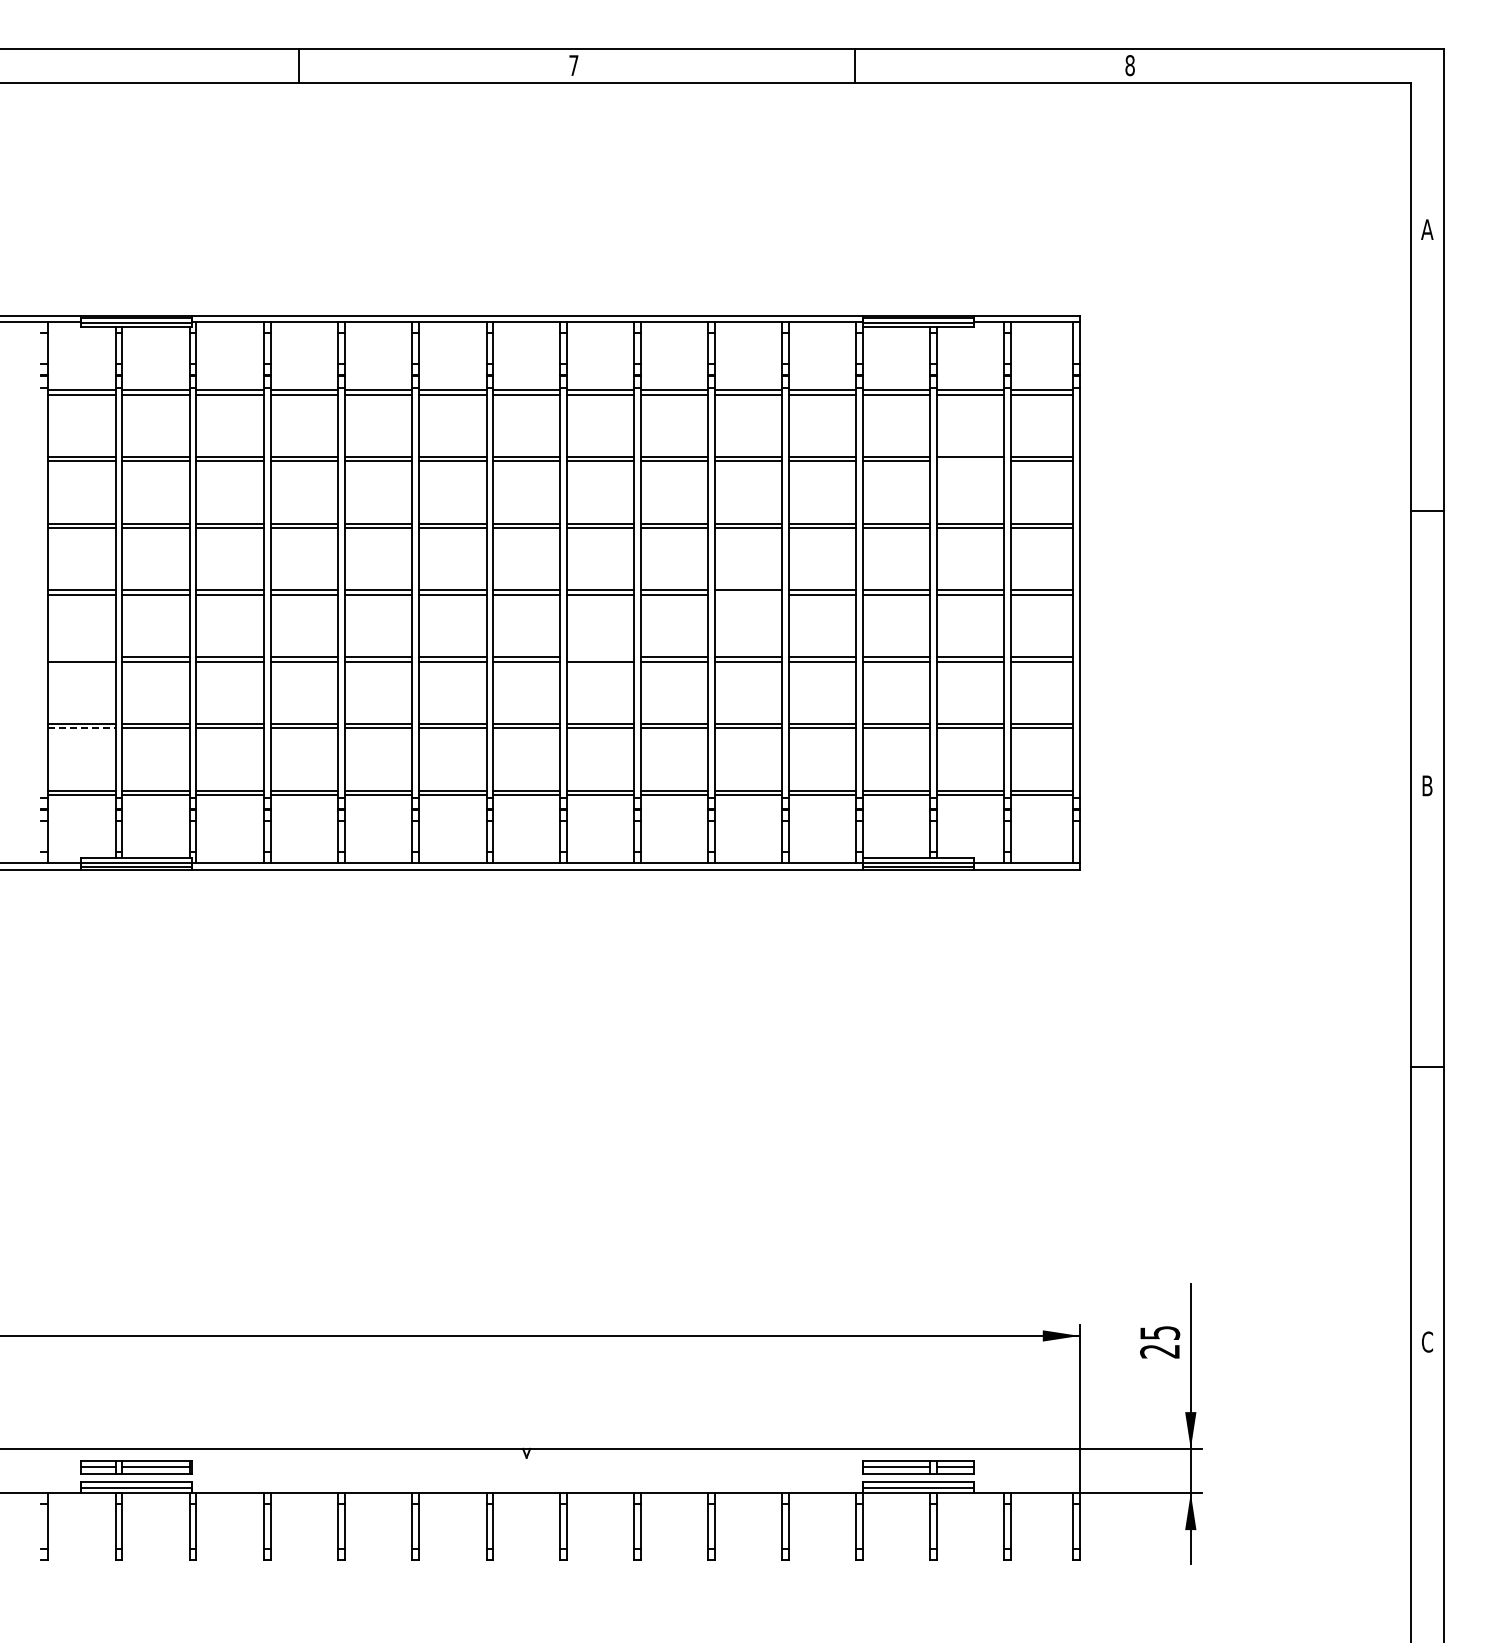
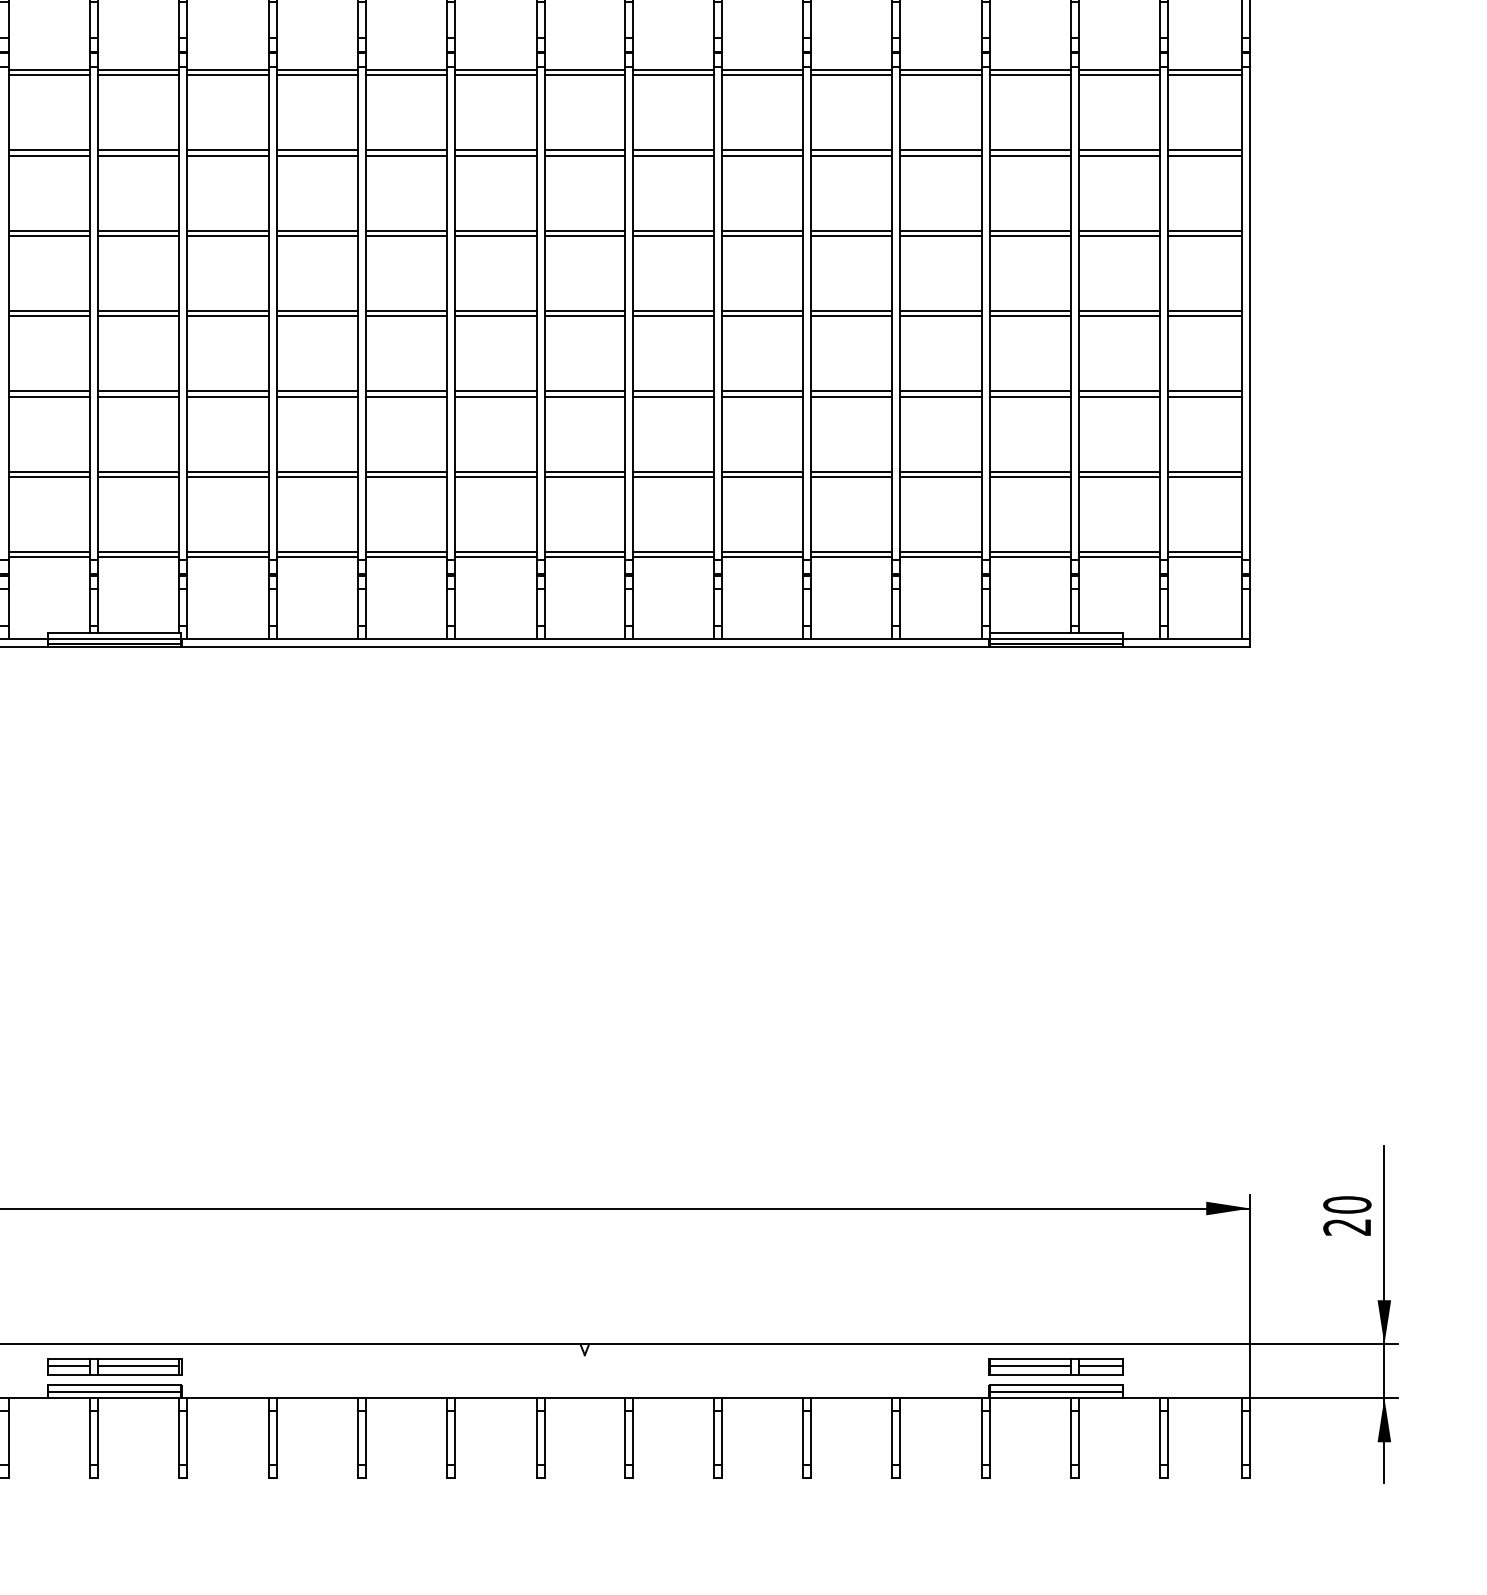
line: (970, 461) -> (1119, 155), added
line: (748, 594) -> (851, 315), added
line: (81, 657) -> (48, 391), added
line: (600, 657) -> (673, 391), added
line: (81, 728) -> (48, 477), dashed -> solid
text: (1160, 1332) -> (1347, 1204), 25 -> 20

